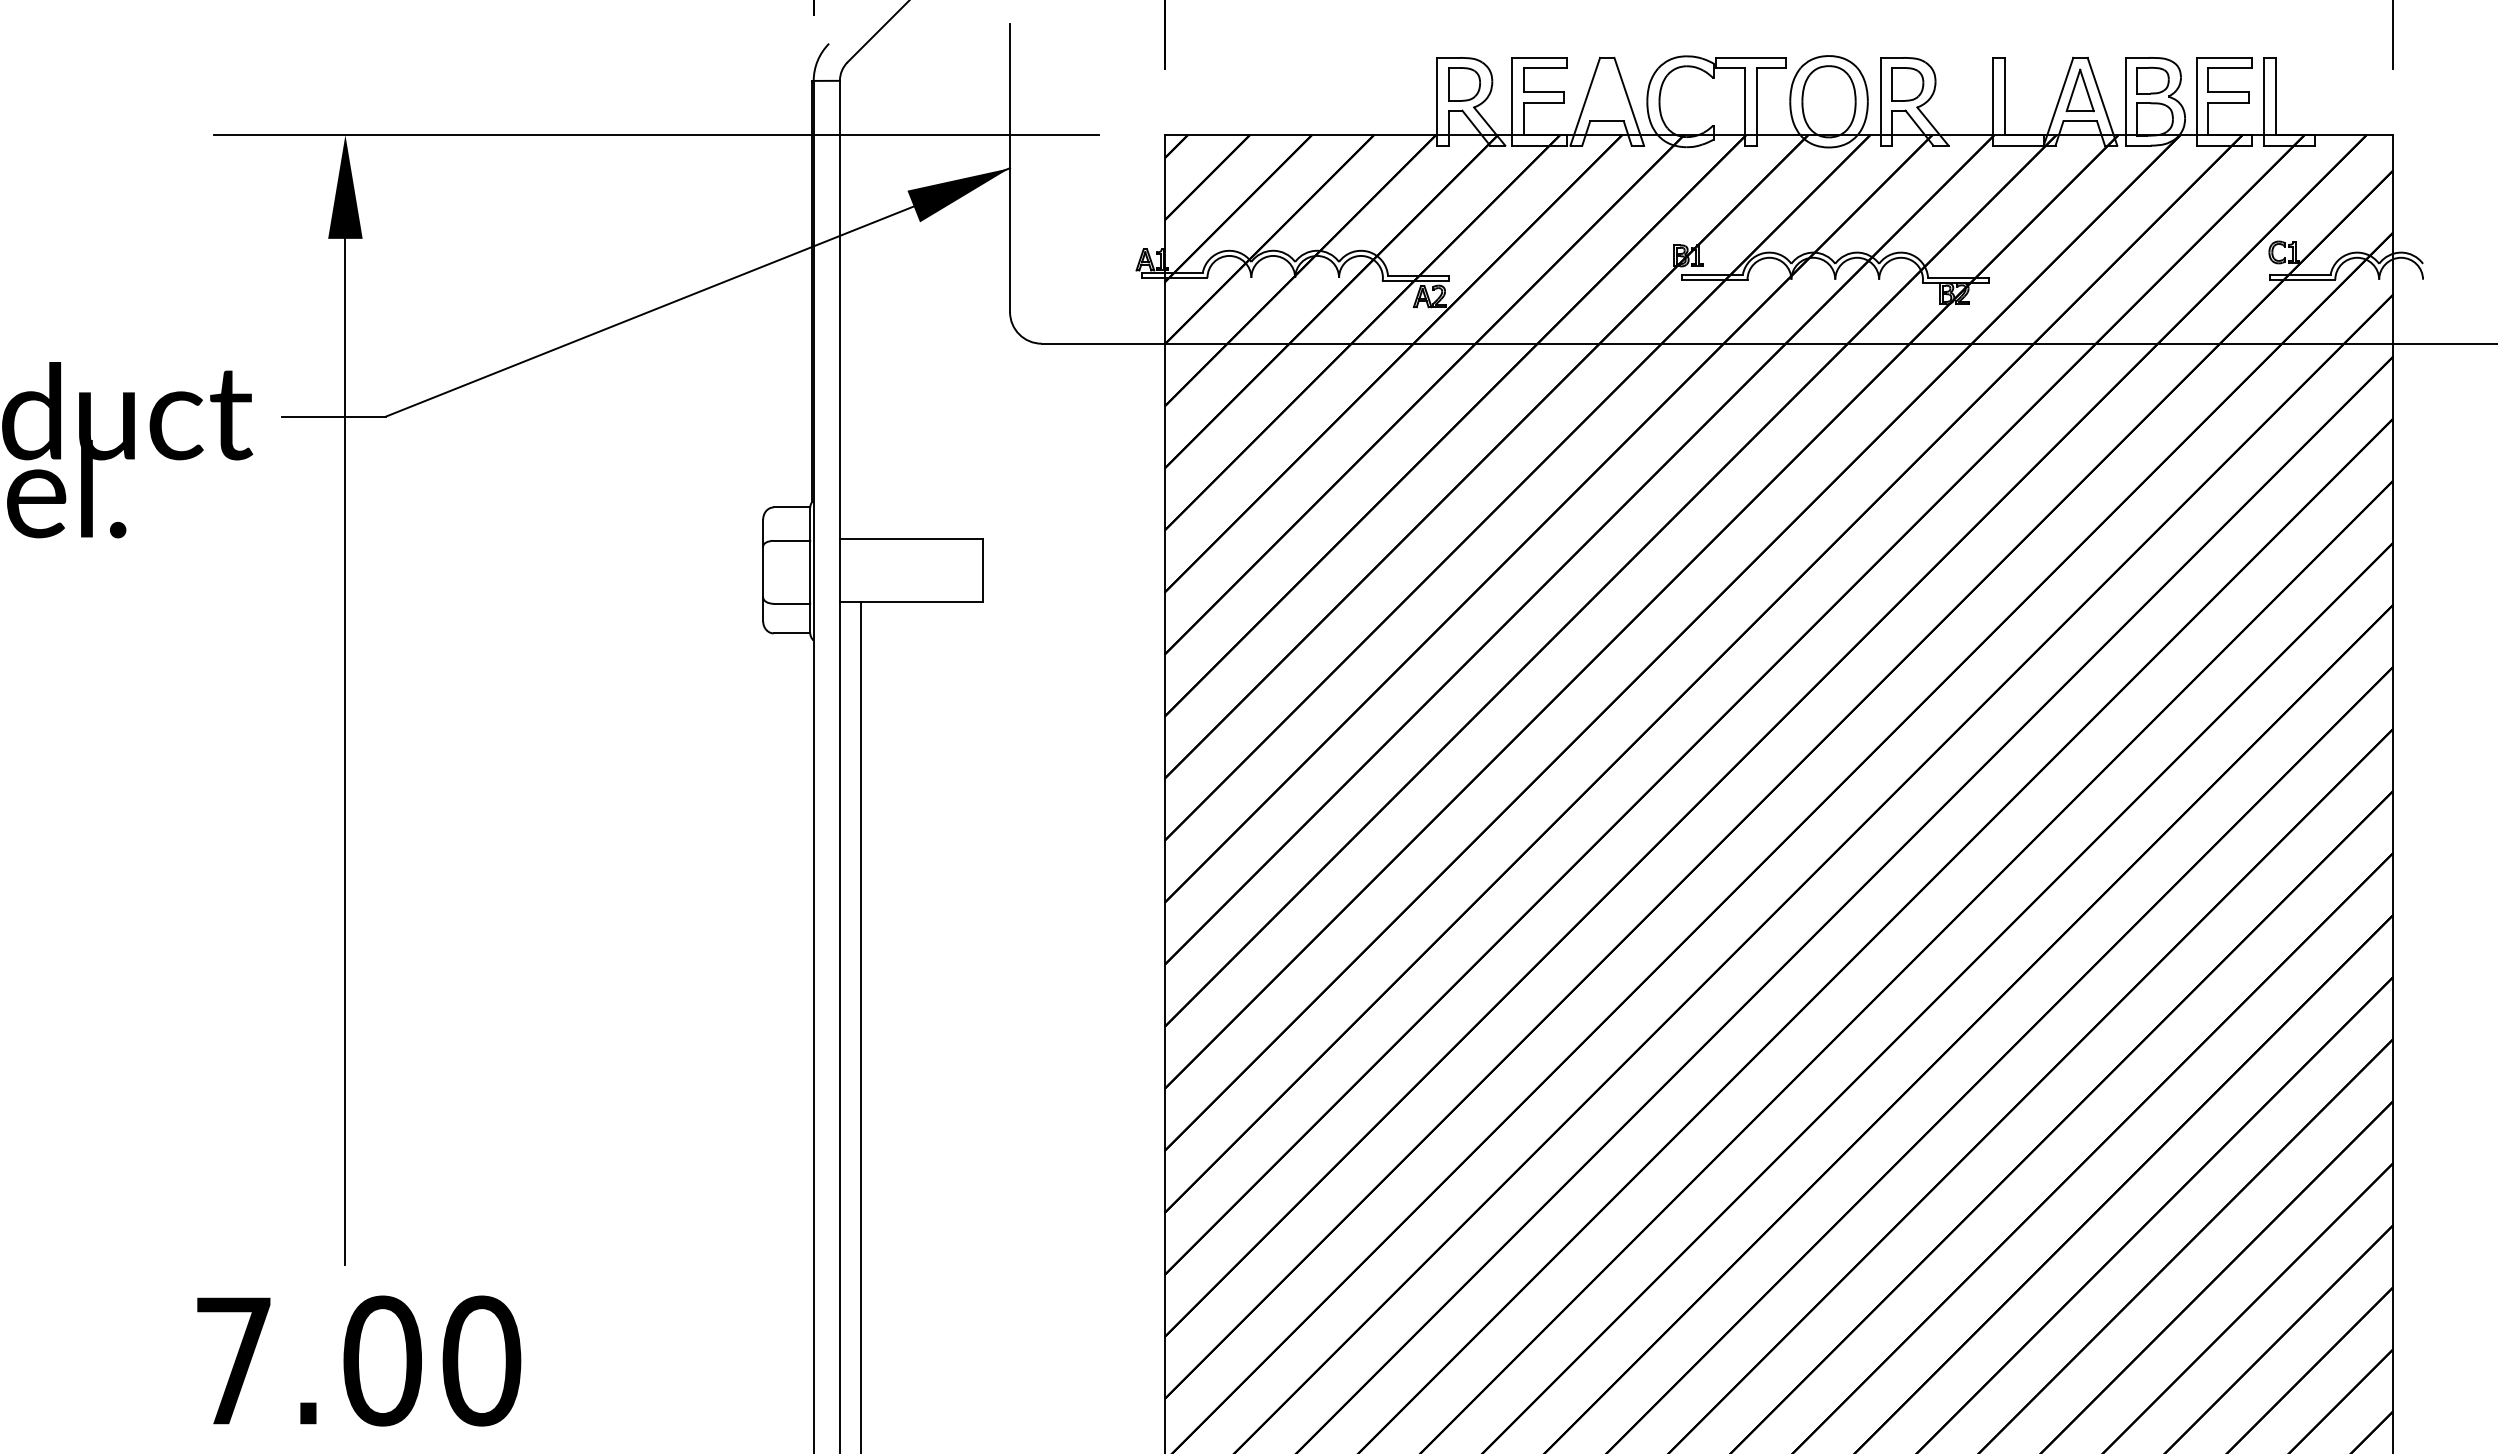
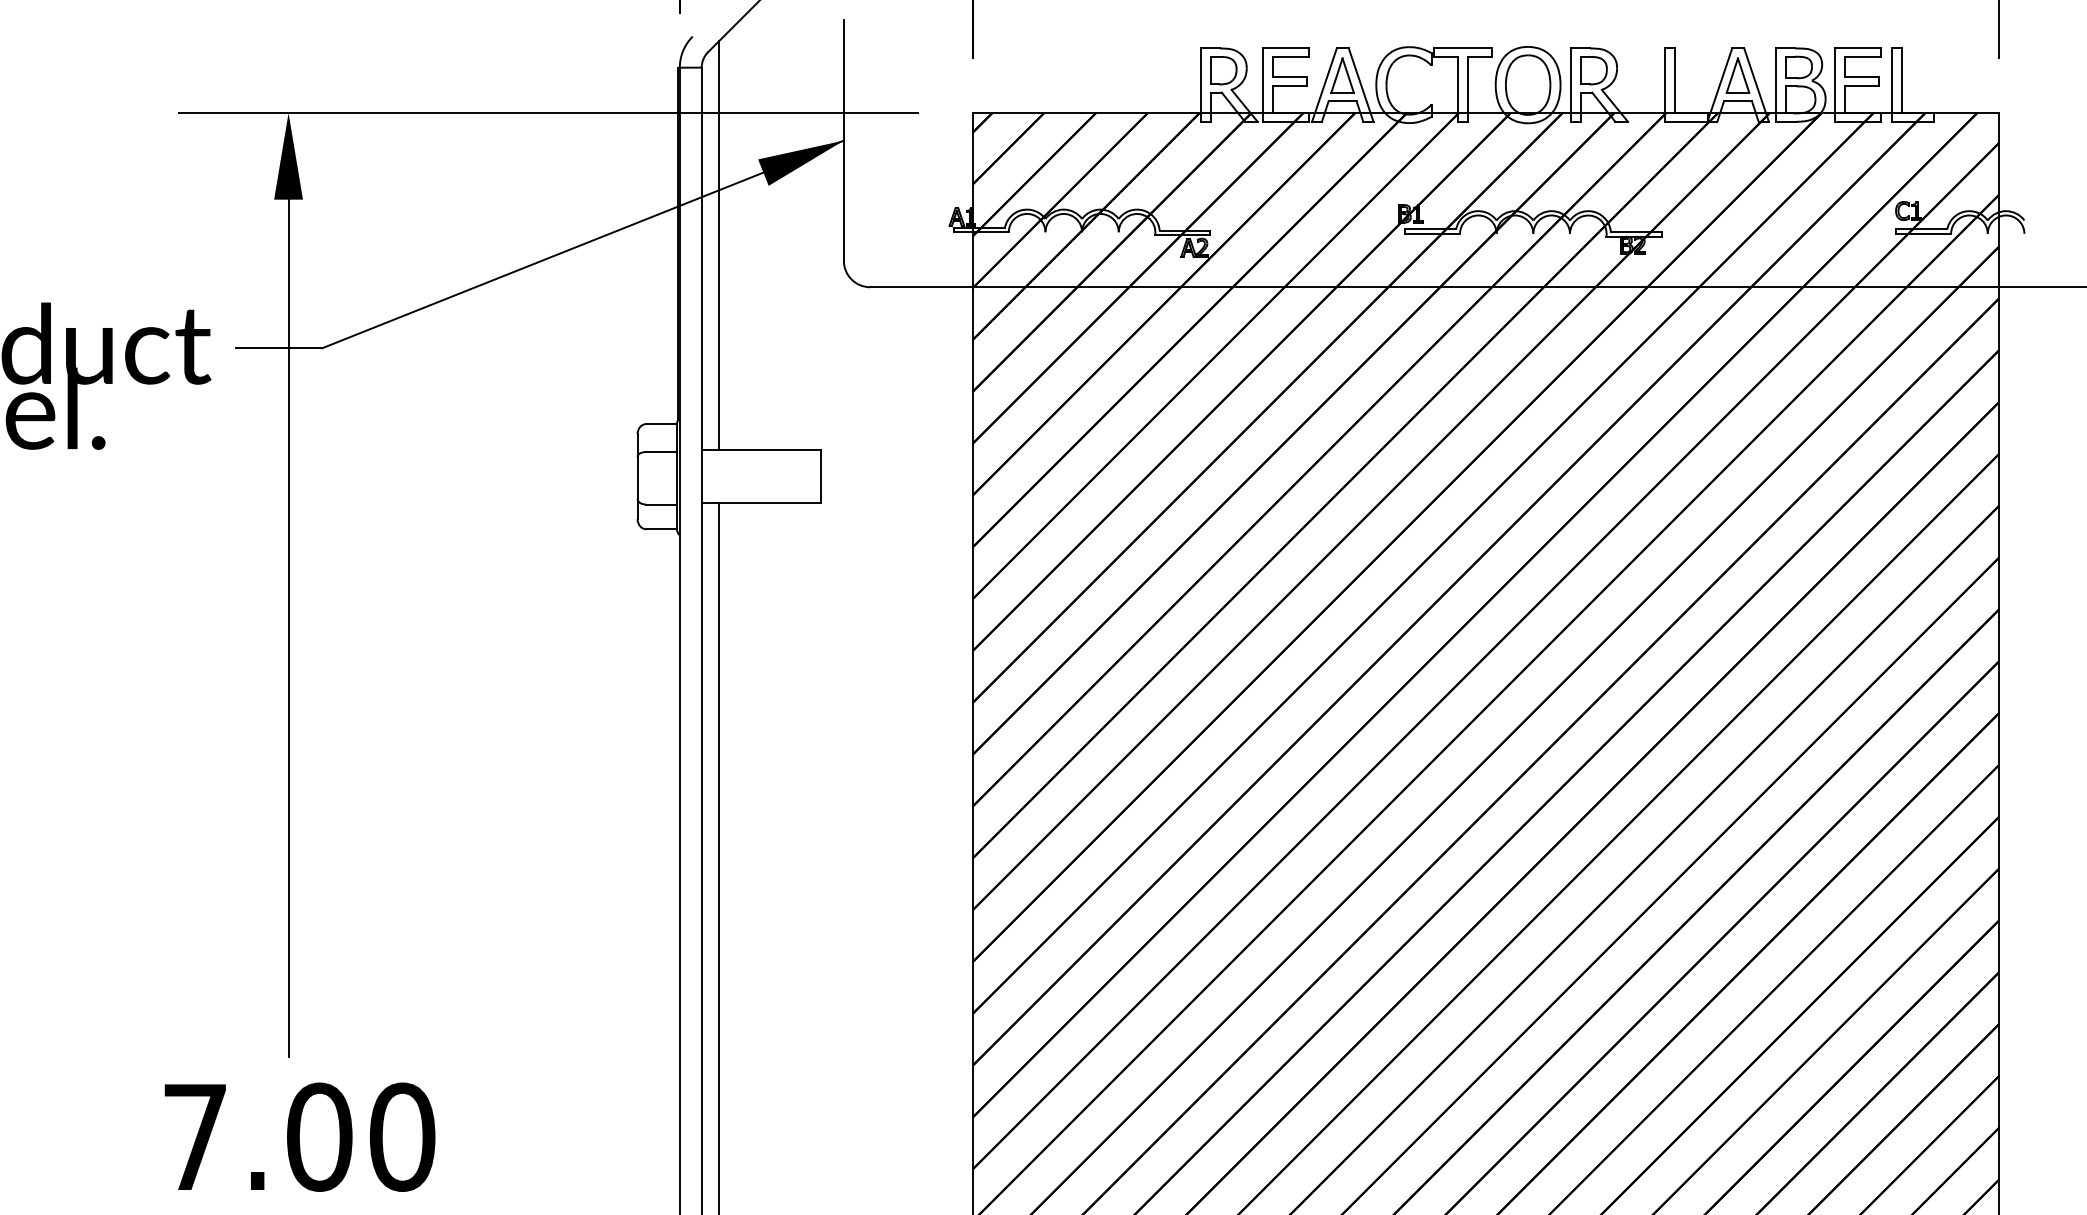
part: (1606, 90) -> (1342, 75), added
line: (860, 293) -> (718, 245), added

